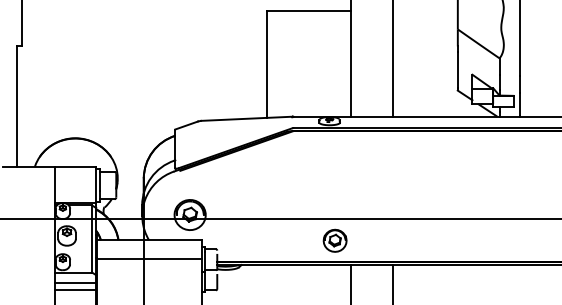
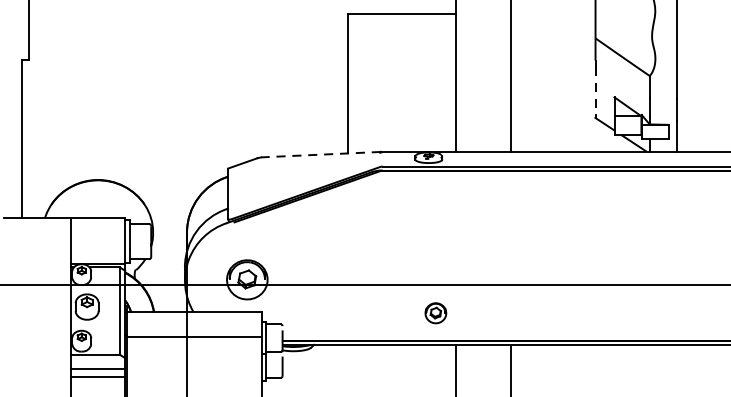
line: (457, 70) -> (595, 91), solid -> dashed
line: (246, 118) -> (320, 154), solid -> dashed
part: (334, 240) -> (435, 312), size x0.7

